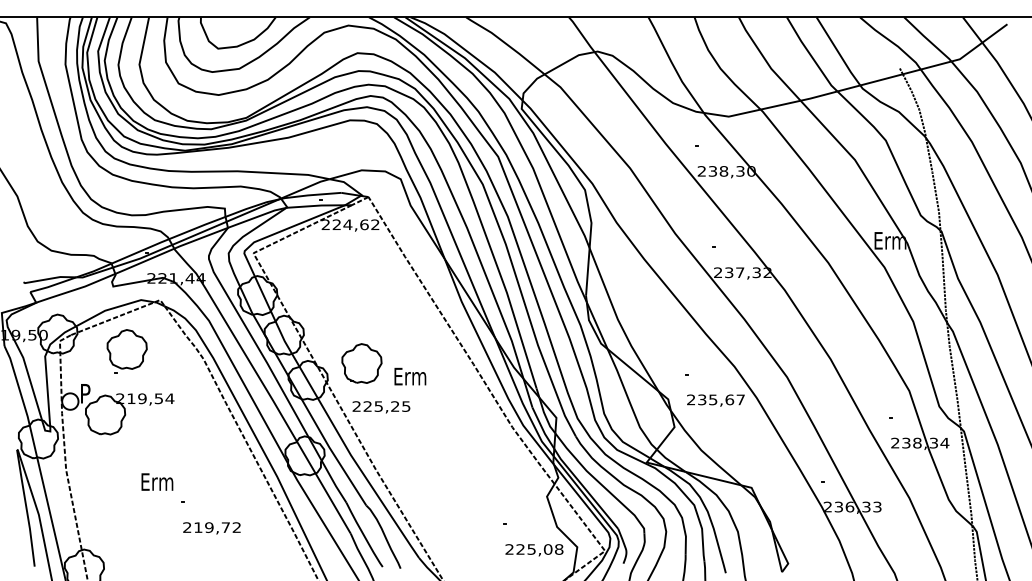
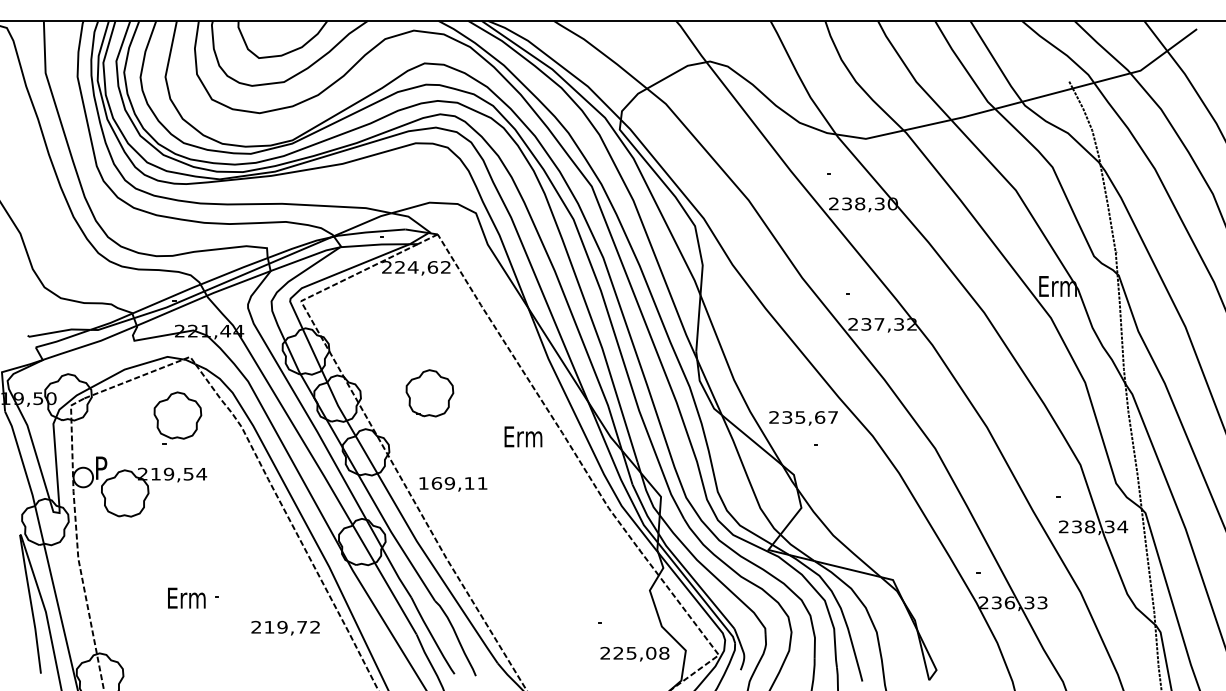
part: (126, 351) -> (177, 417), moved
part: (361, 363) -> (429, 393), moved
text: (410, 376) -> (523, 436), moved
text: (715, 400) -> (803, 418), moved
text: (380, 406) -> (452, 483), 225,25 -> 169,11
text: (157, 481) -> (186, 597), moved
text: (211, 527) -> (285, 627), moved

